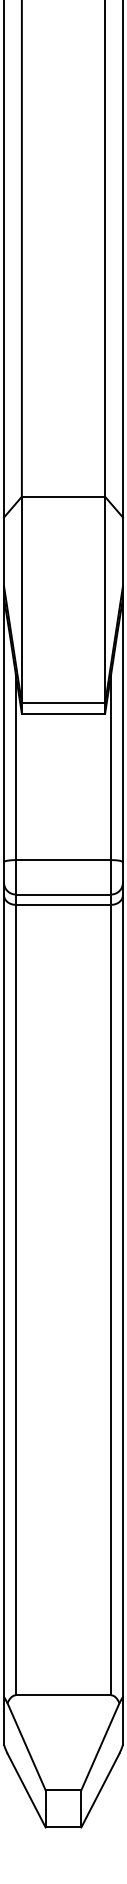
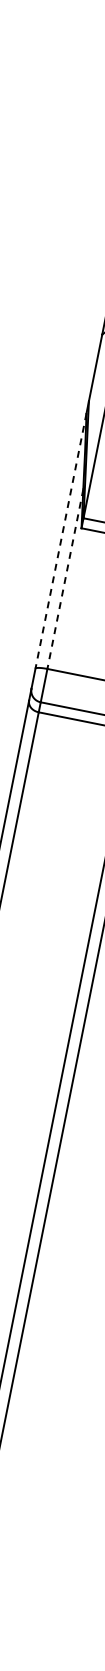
line: (4, 730) -> (61, 541), solid -> dashed
line: (15, 767) -> (64, 579), solid -> dashed

